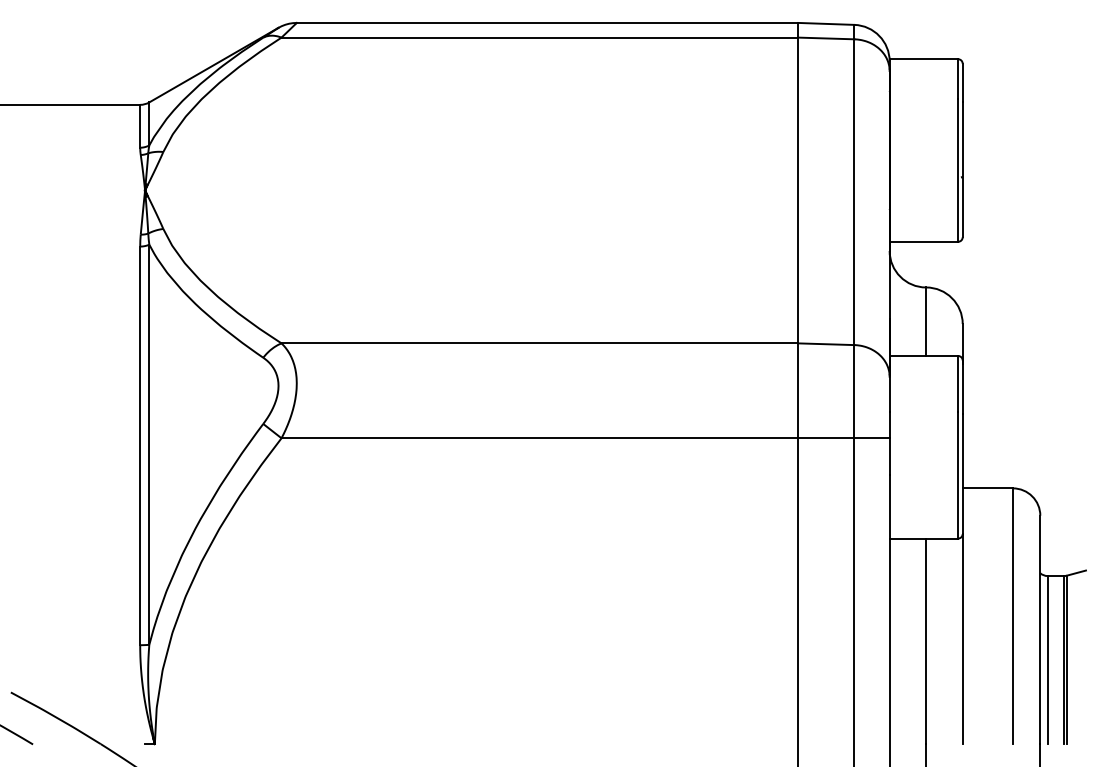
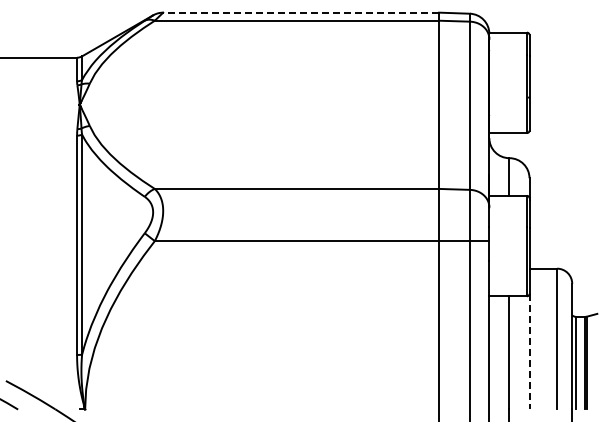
line: (548, 22) -> (301, 12), solid -> dashed
line: (962, 638) -> (529, 351), solid -> dashed

